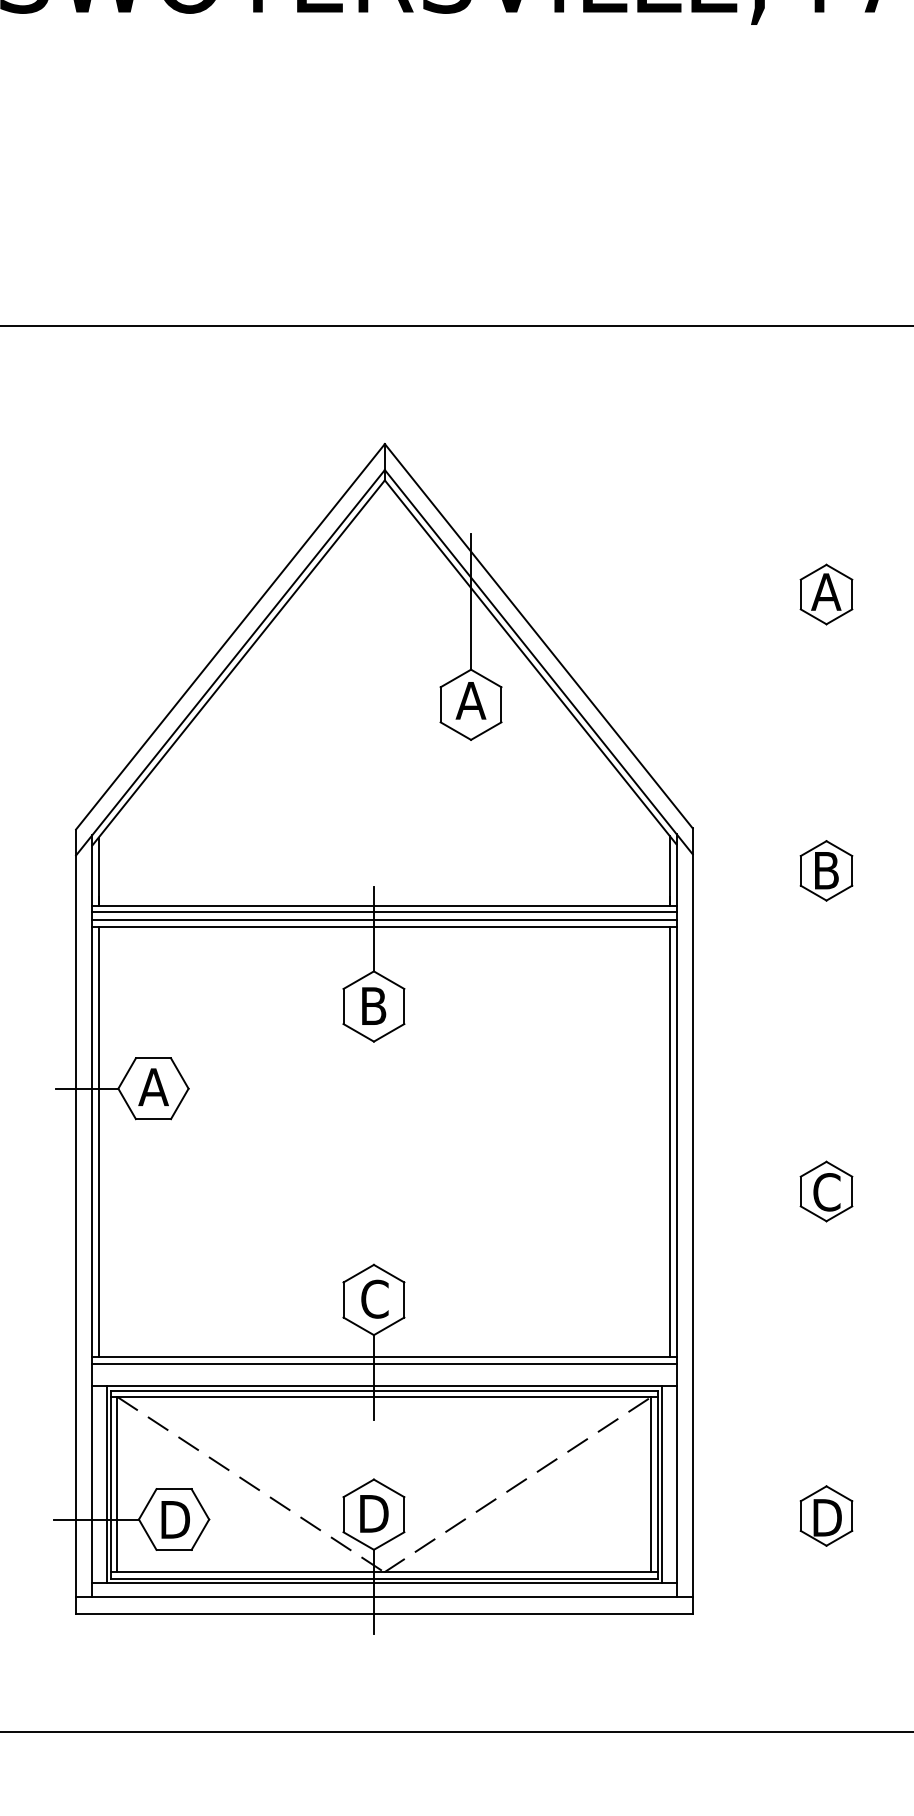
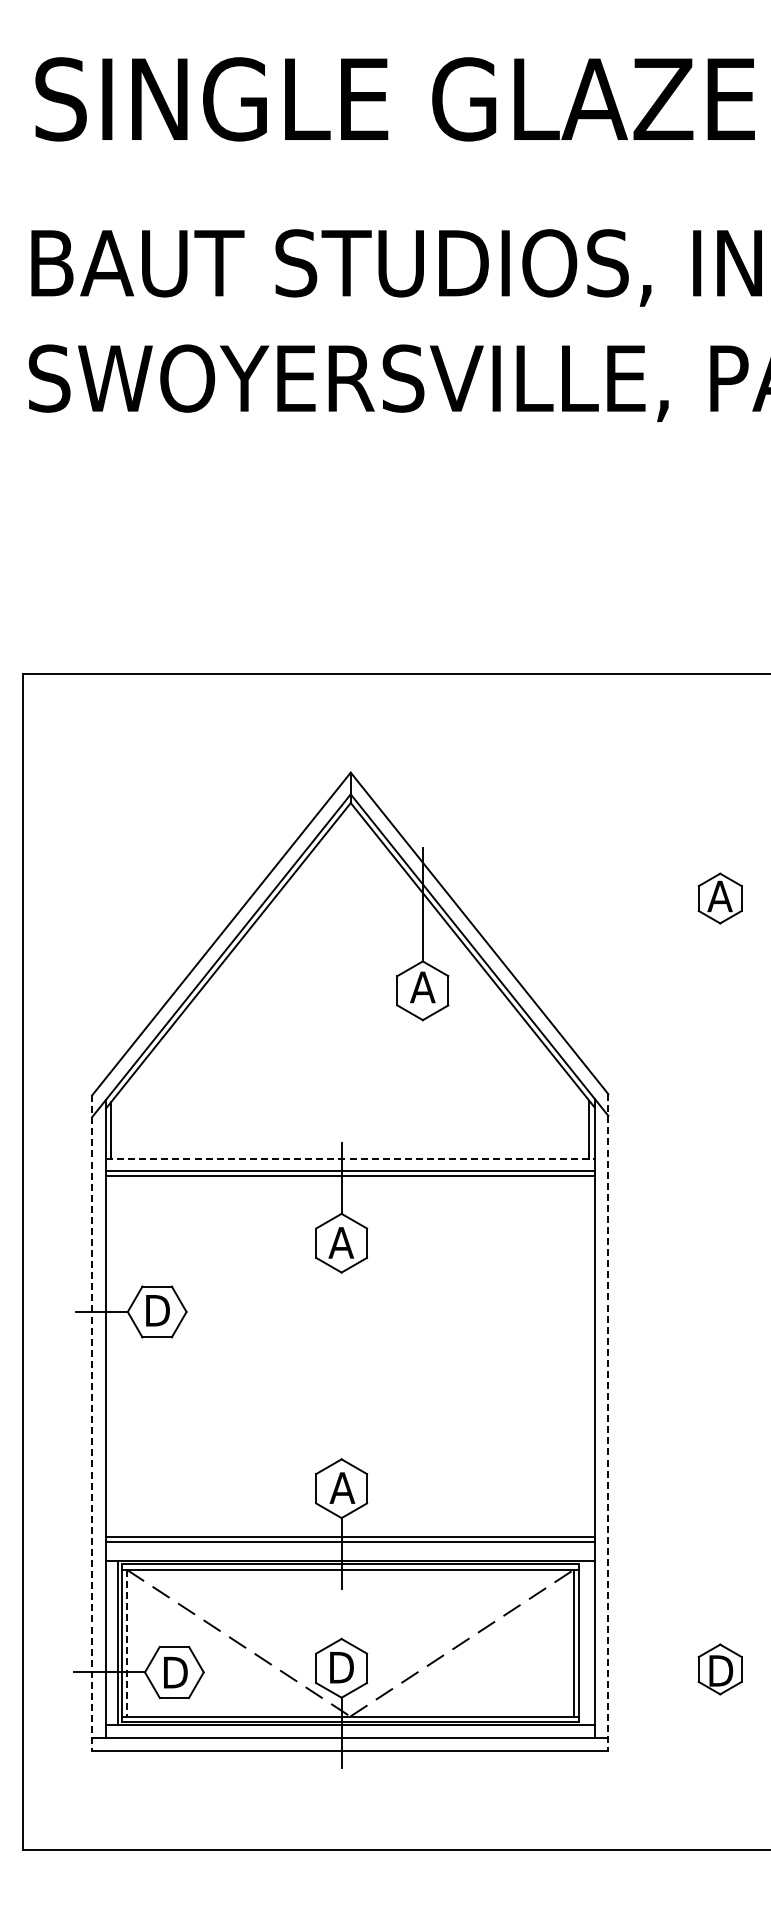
part: (825, 870) -> (719, 1129), removed
line: (384, 905) -> (350, 1158), solid -> dashed
line: (383, 912) -> (349, 1164), removed
text: (373, 1005) -> (341, 1242), B -> A
text: (153, 1086) -> (157, 1310), A -> D
line: (98, 1141) -> (111, 1356), removed
line: (670, 1141) -> (589, 1356), removed
part: (825, 1190) -> (719, 1397), removed
line: (76, 1222) -> (92, 1423), solid -> dashed
line: (692, 1222) -> (608, 1423), solid -> dashed
text: (374, 1298) -> (342, 1487), C -> A
line: (118, 1484) -> (127, 1643), solid -> dashed
line: (661, 1484) -> (582, 1643), removed

